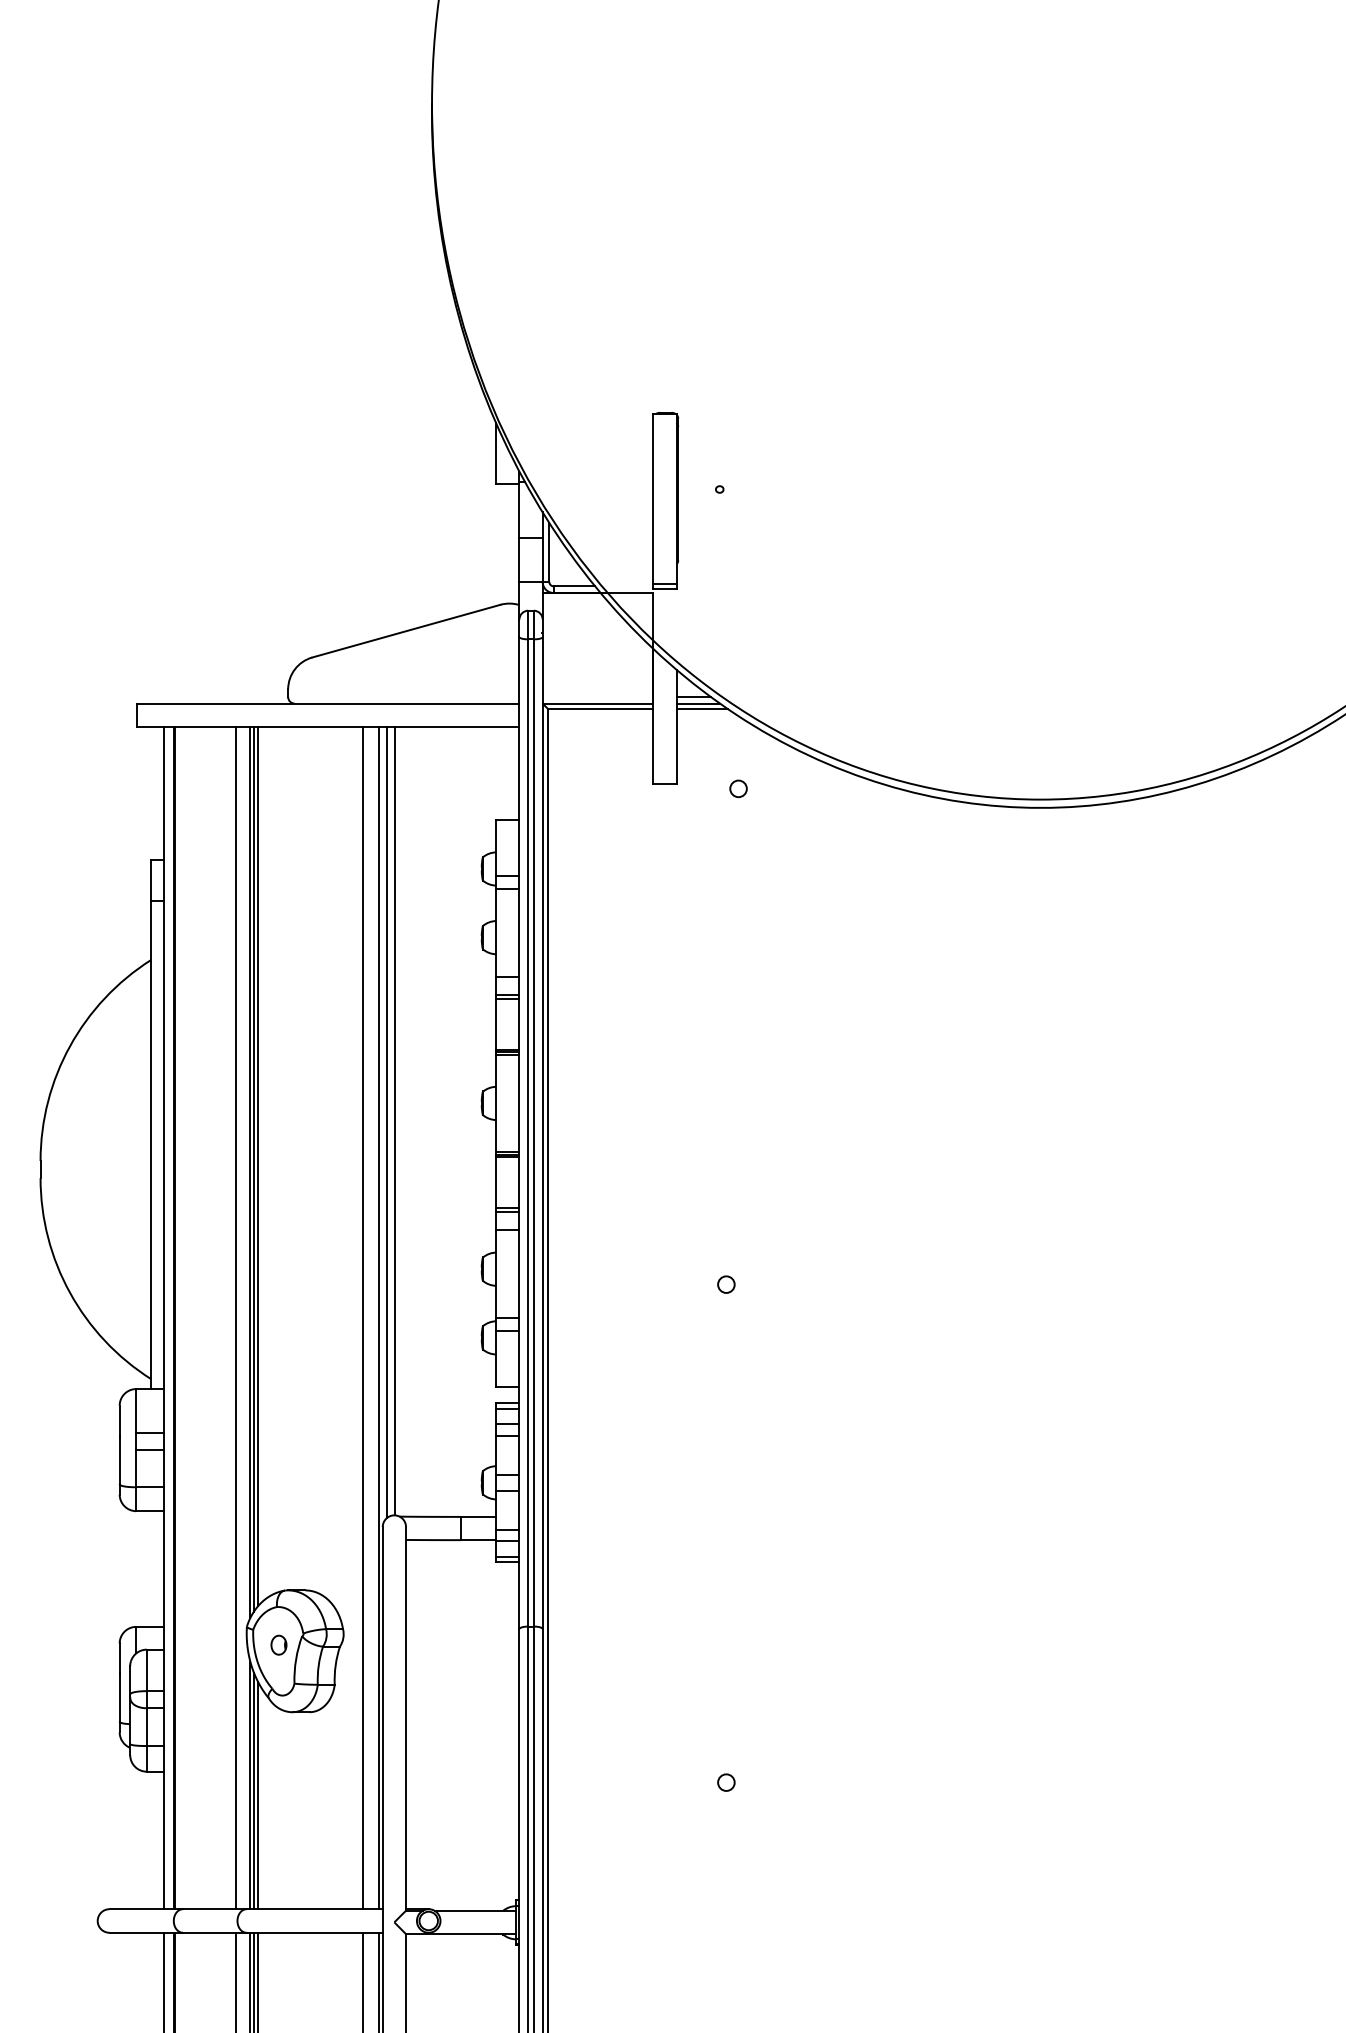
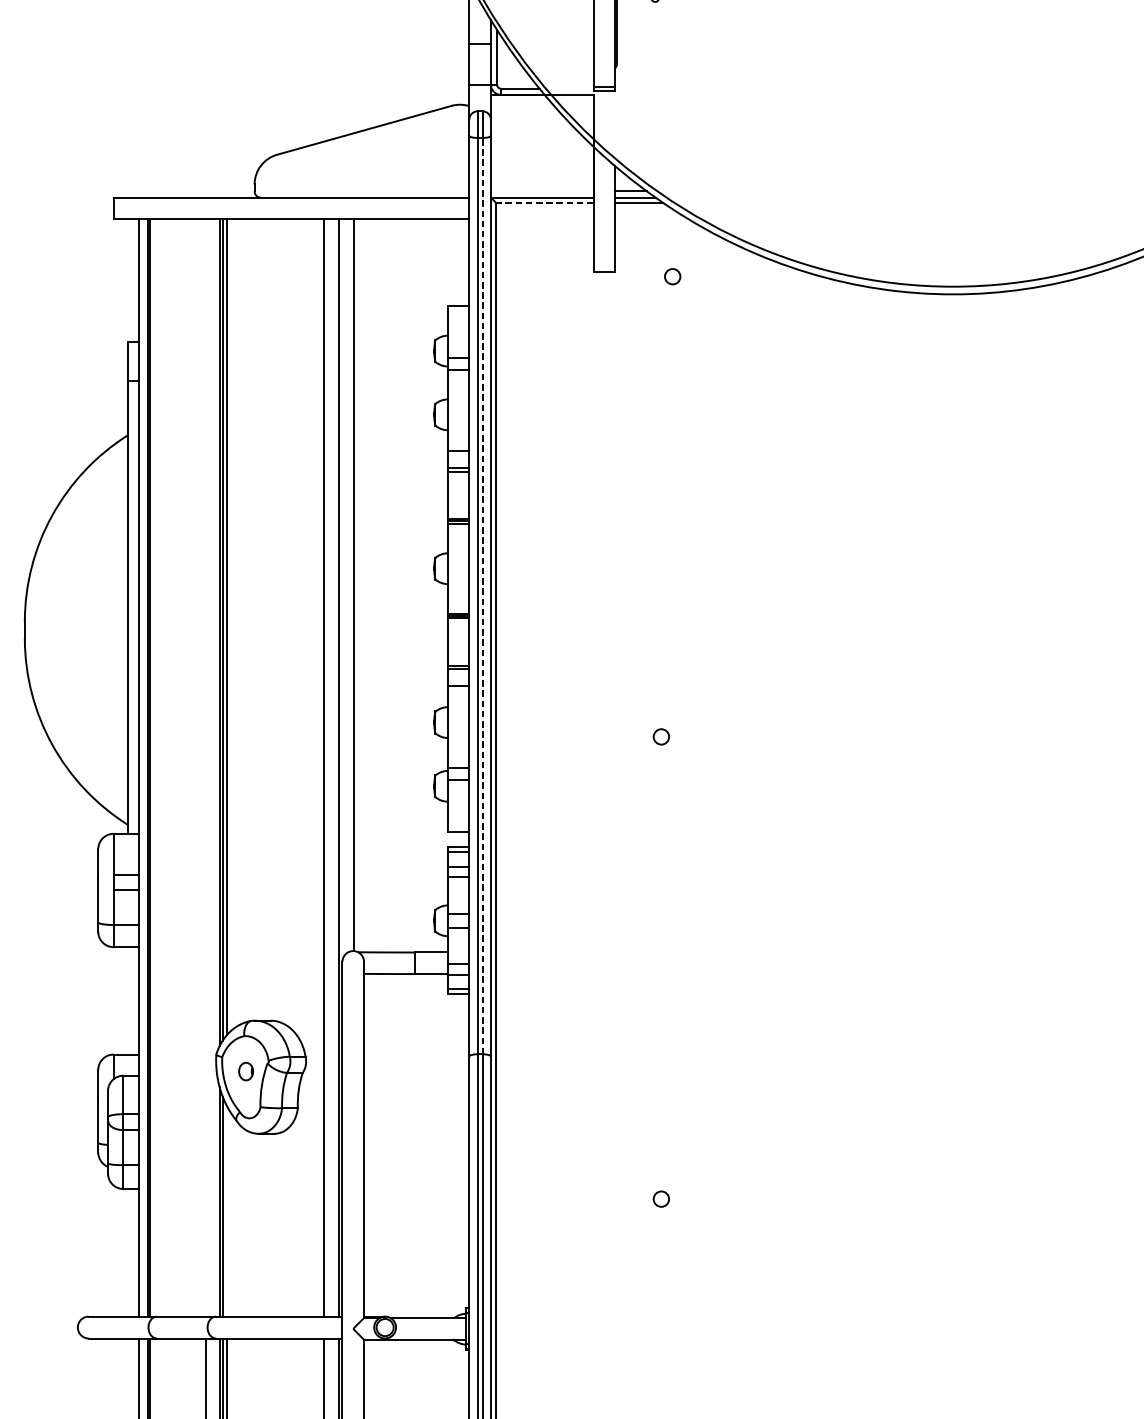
line: (600, 709) -> (544, 203), solid -> dashed
line: (386, 1122) -> (345, 586), removed
line: (533, 1132) -> (482, 595), solid -> dashed
line: (235, 1317) -> (205, 767), removed
line: (258, 1795) -> (227, 1211), removed

